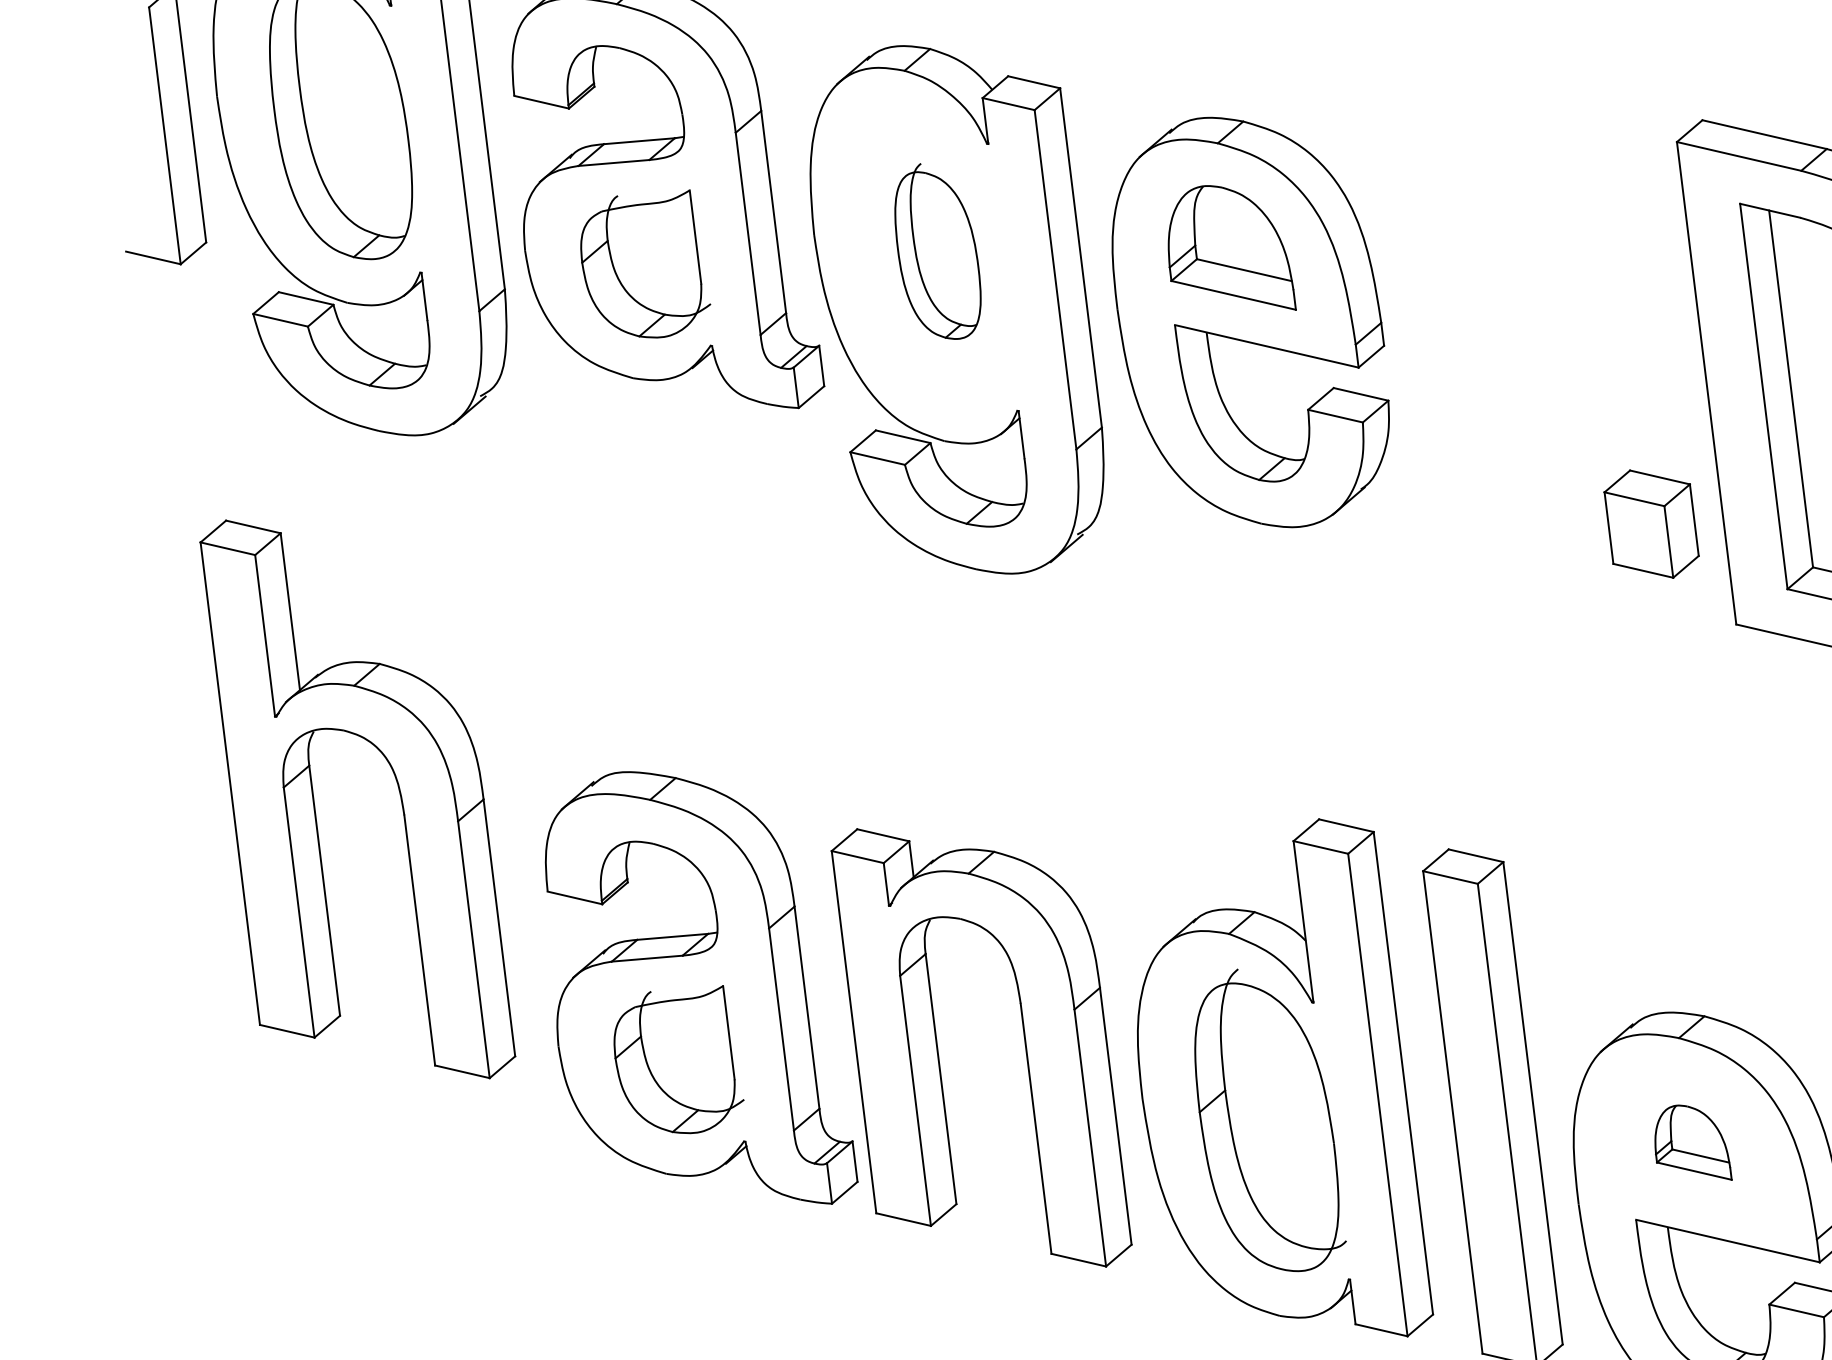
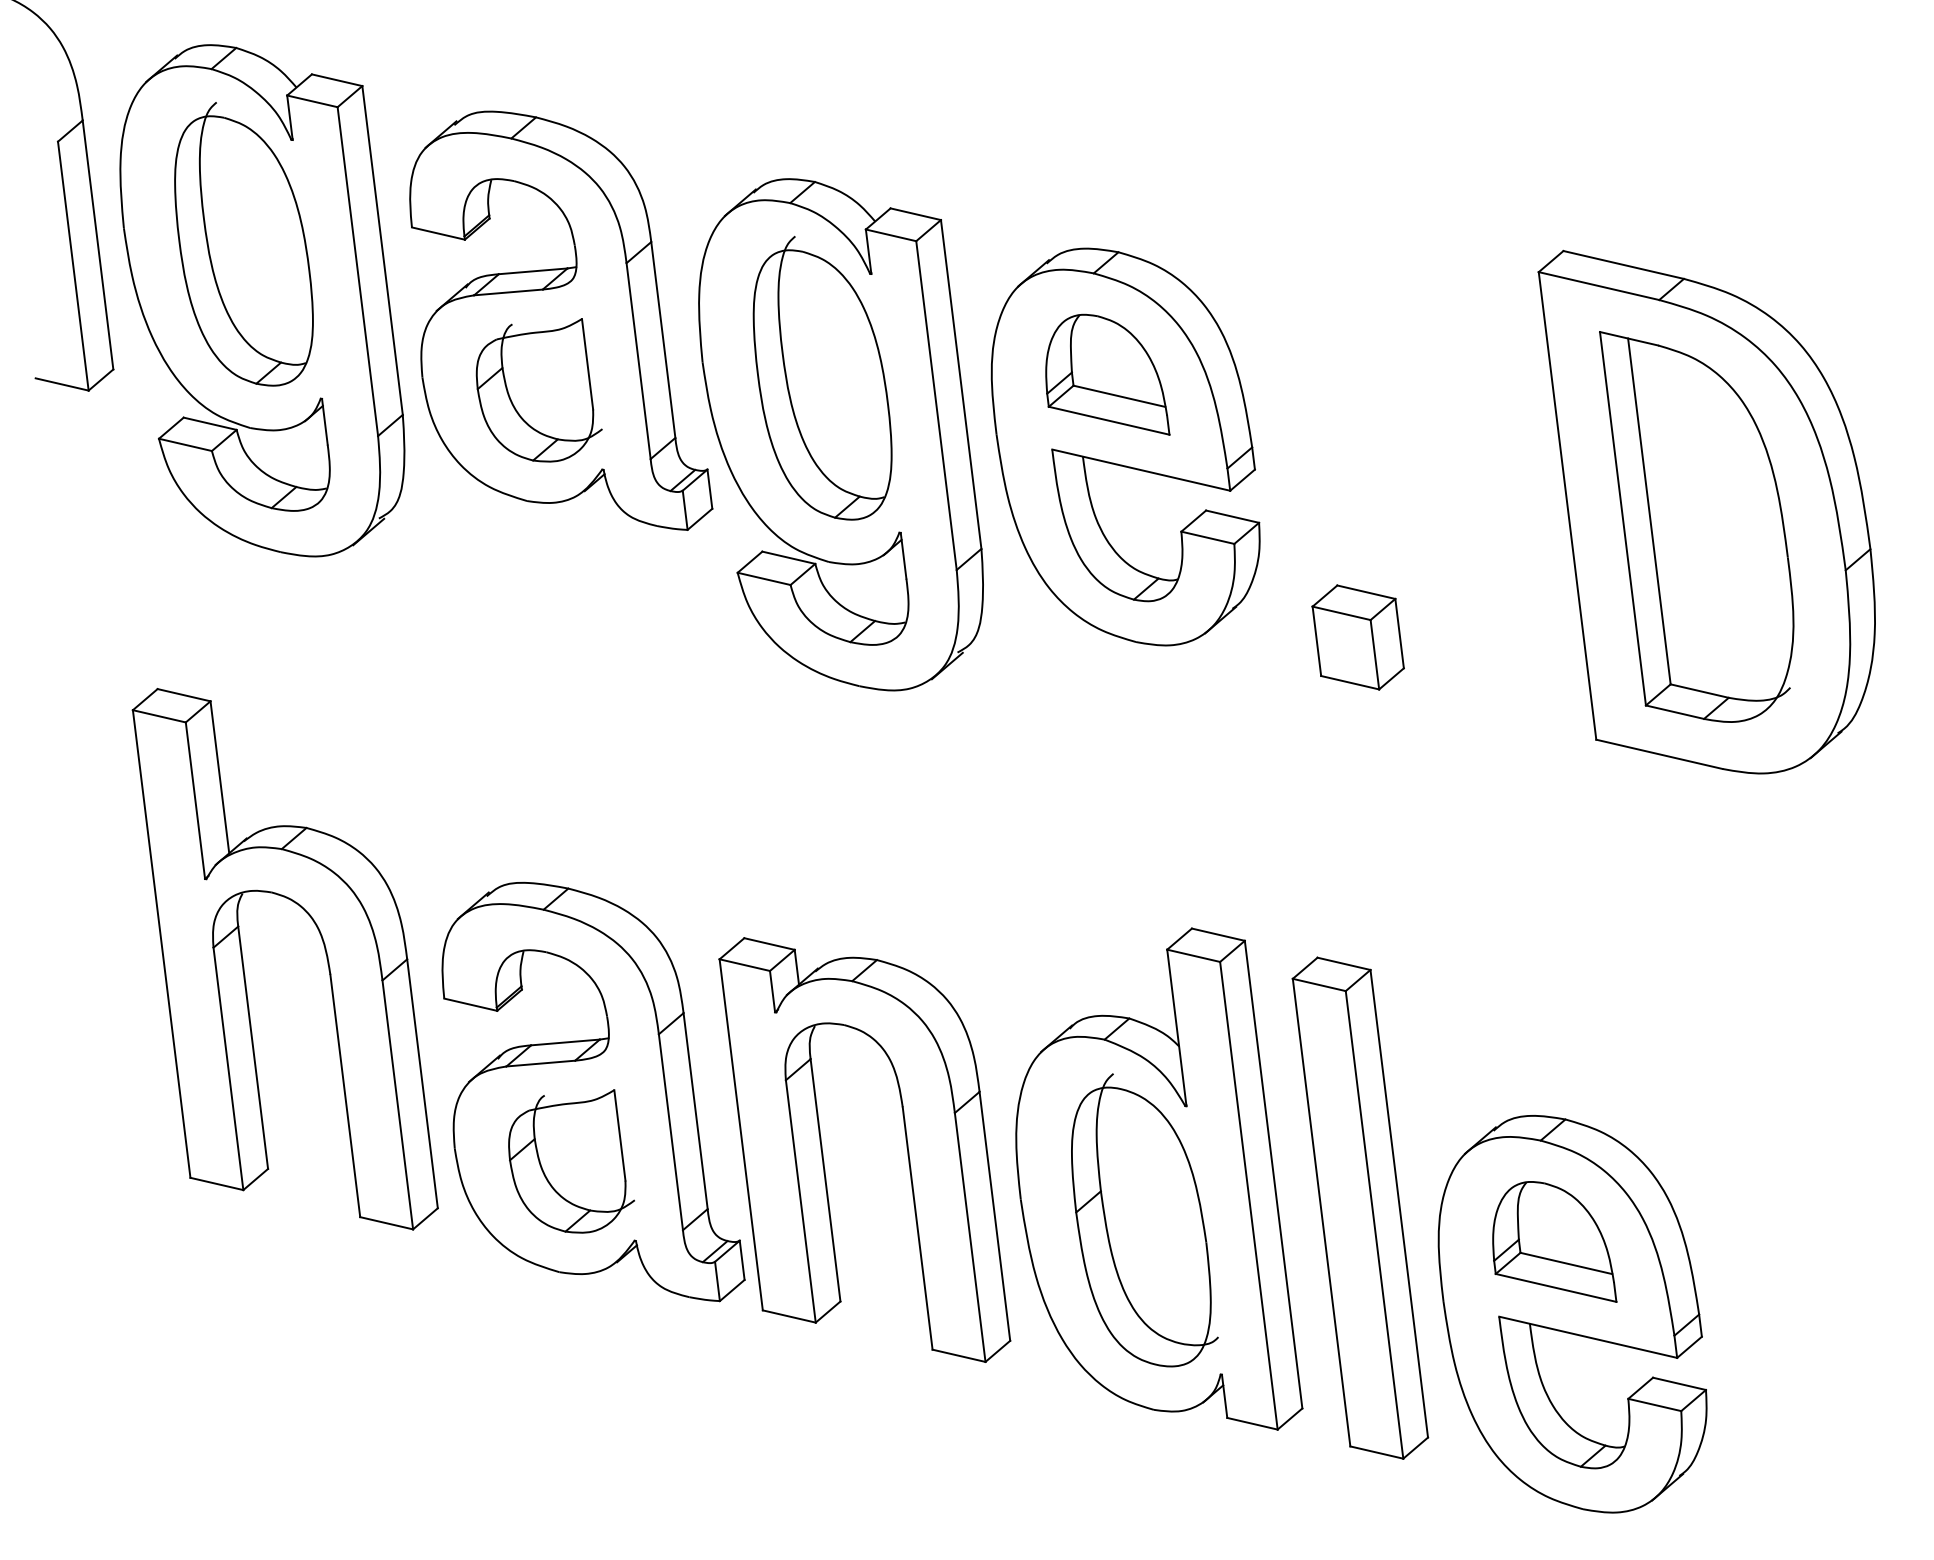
part: (937, 250) -> (822, 377), size x1.67
part: (1650, 524) -> (1357, 637), moved
part: (315, 806) -> (244, 966), moved
part: (1693, 1142) -> (1554, 1241), size x1.67

